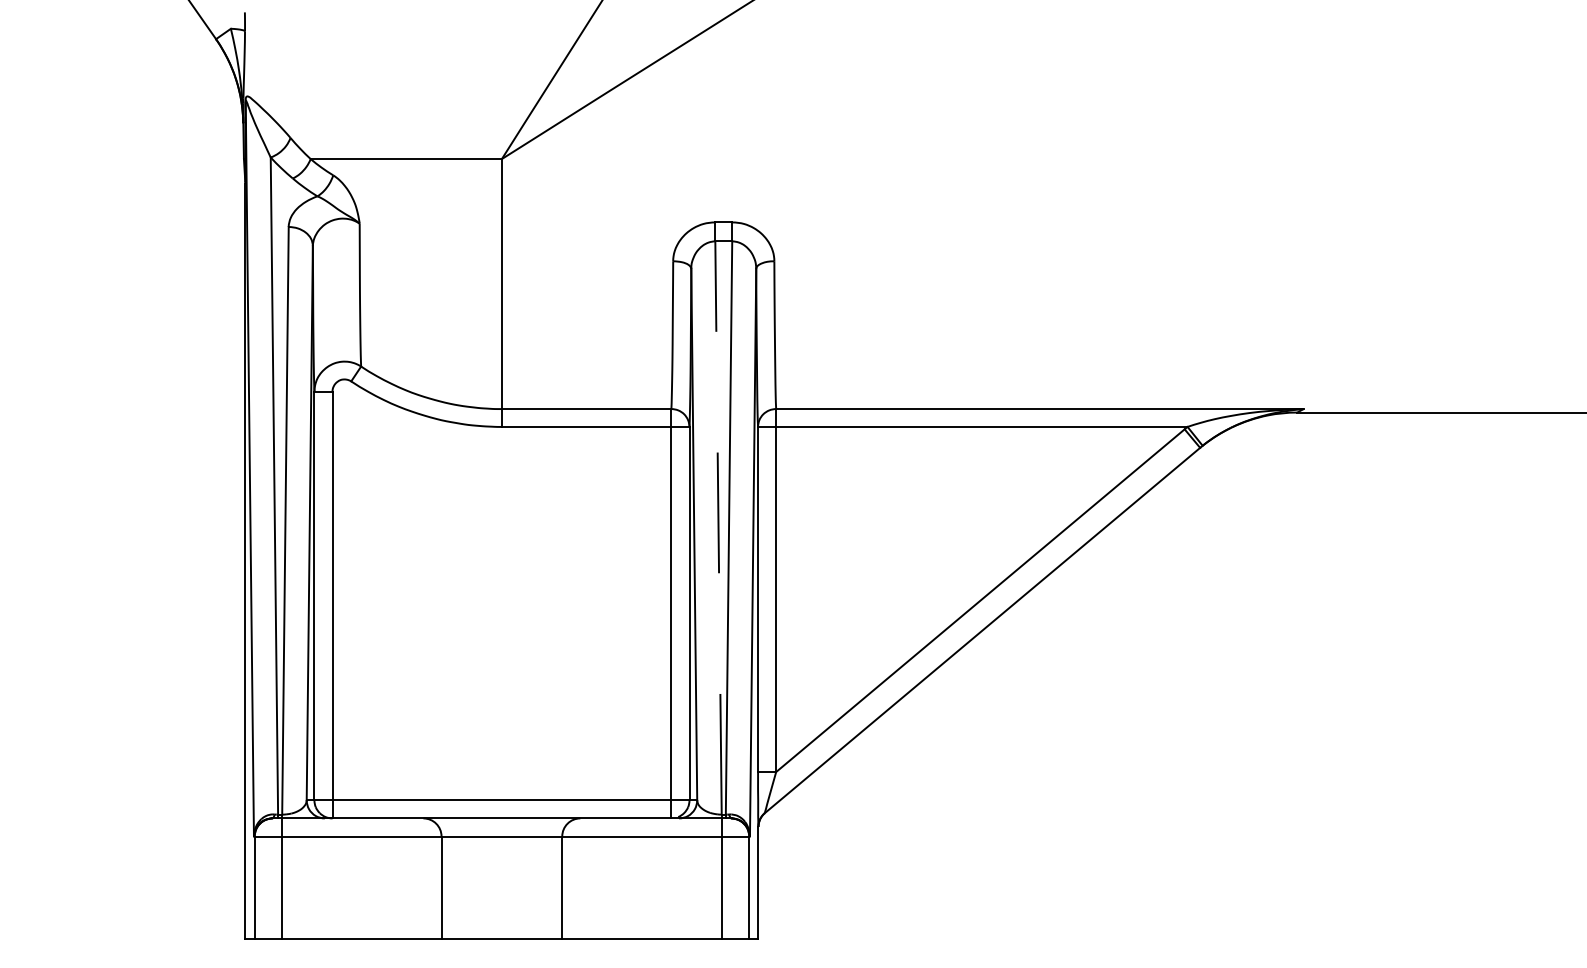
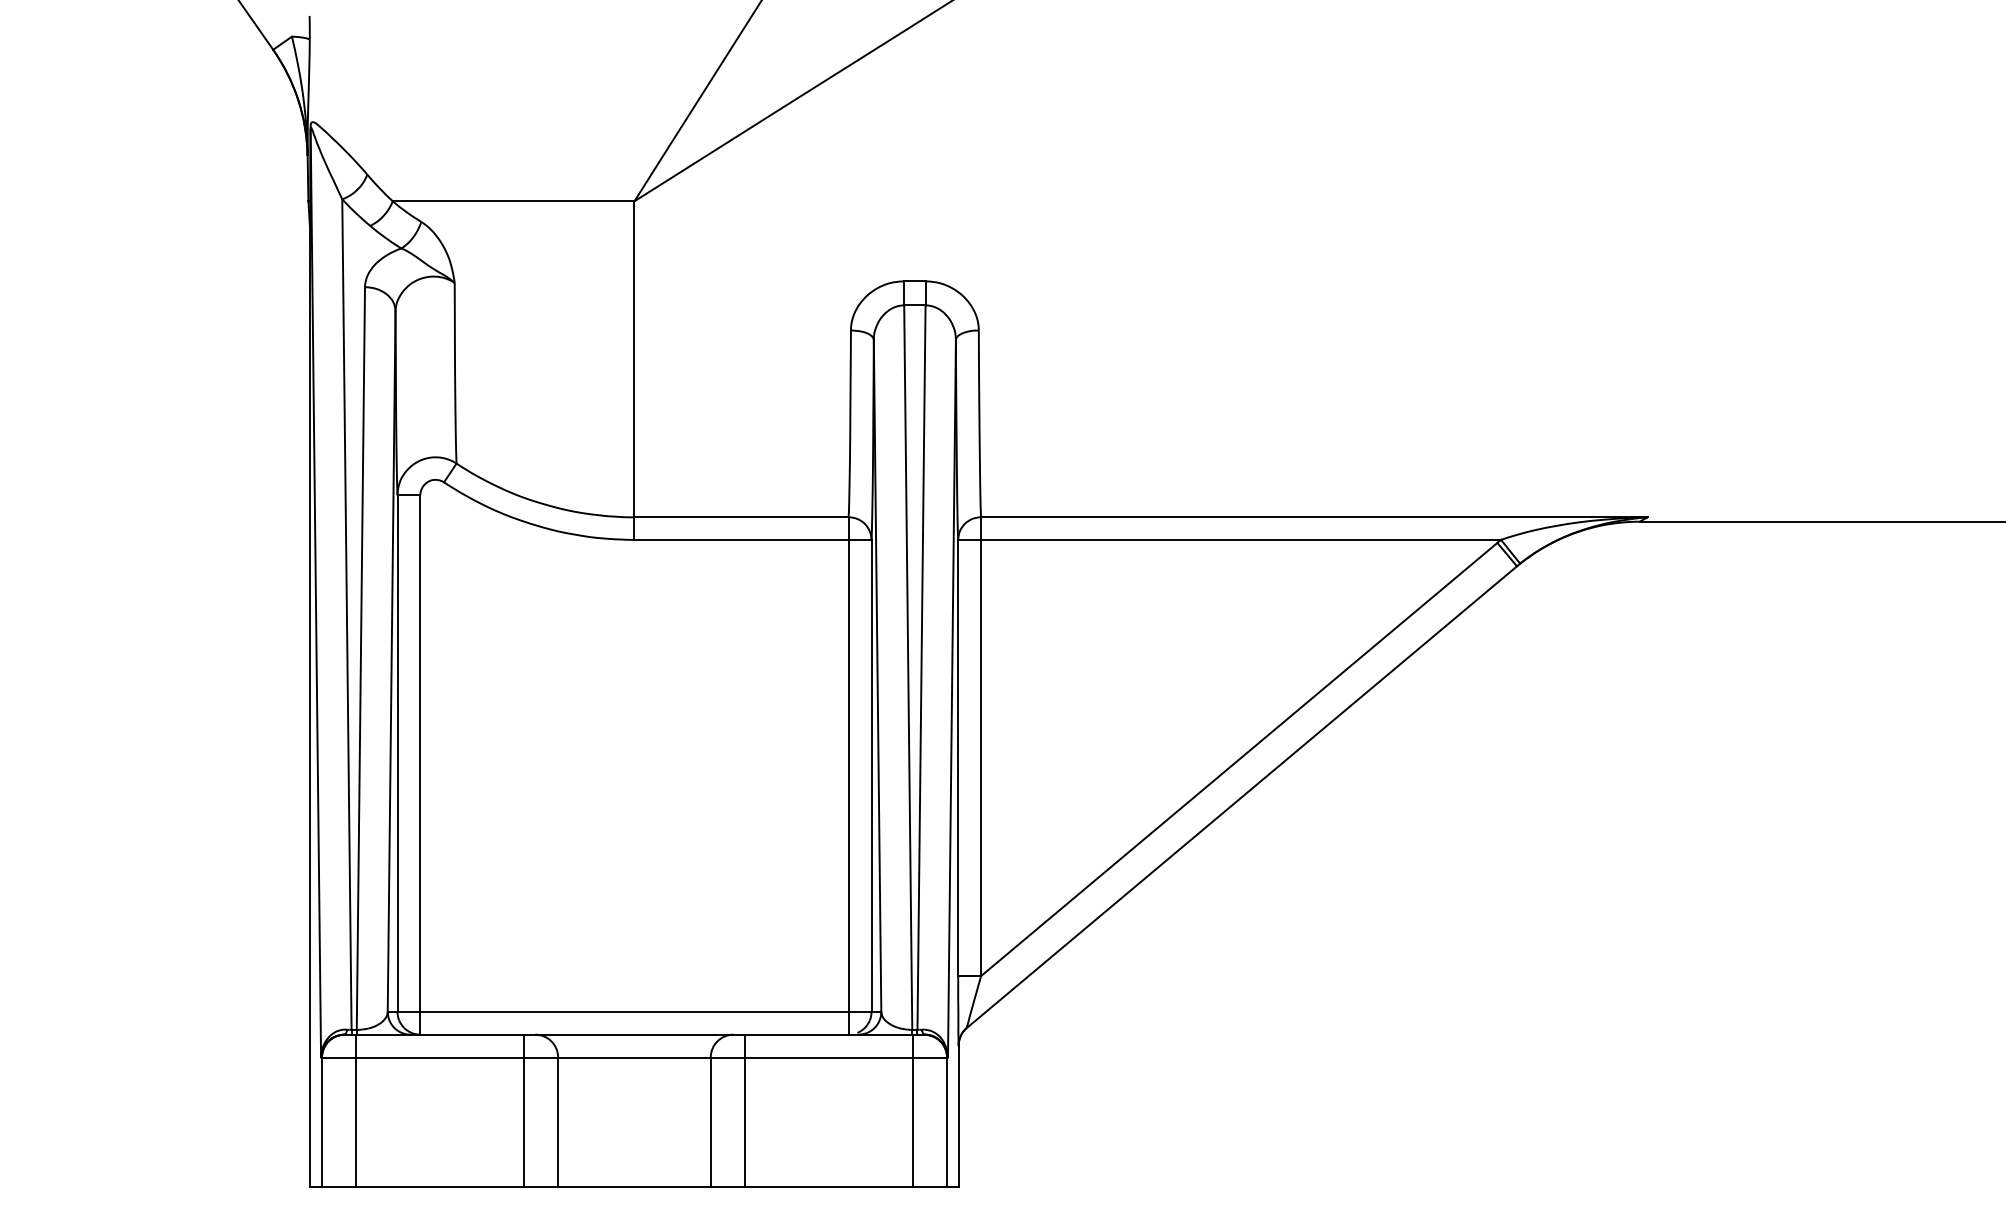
line: (718, 527) -> (908, 667), dashed -> solid
line: (414, 878) -> (523, 1110), added
line: (589, 878) -> (745, 1110), added

